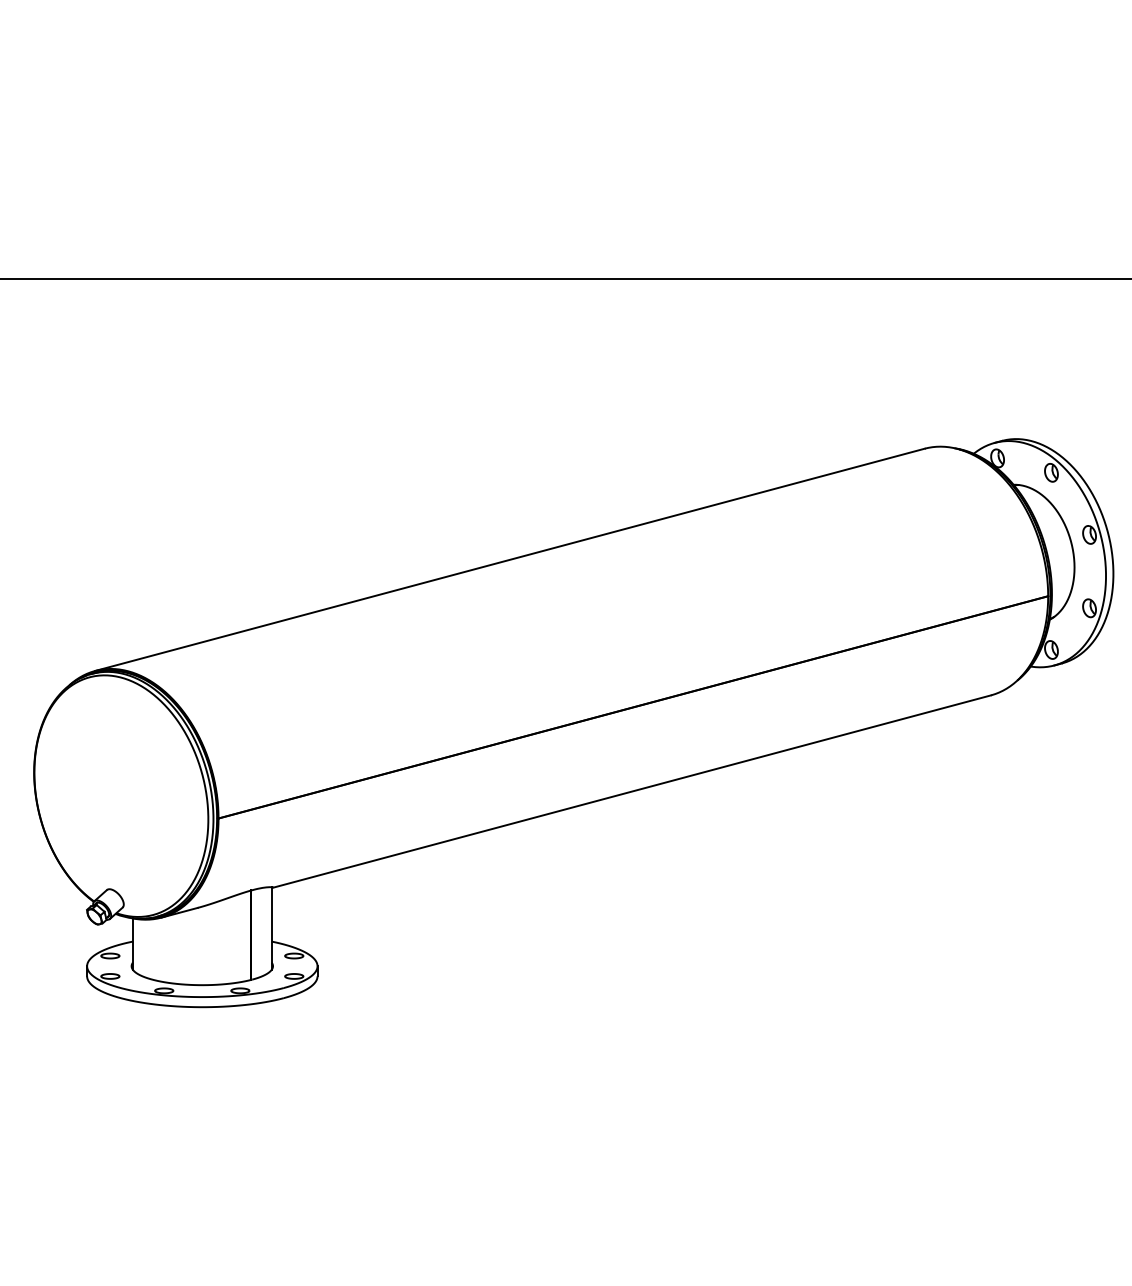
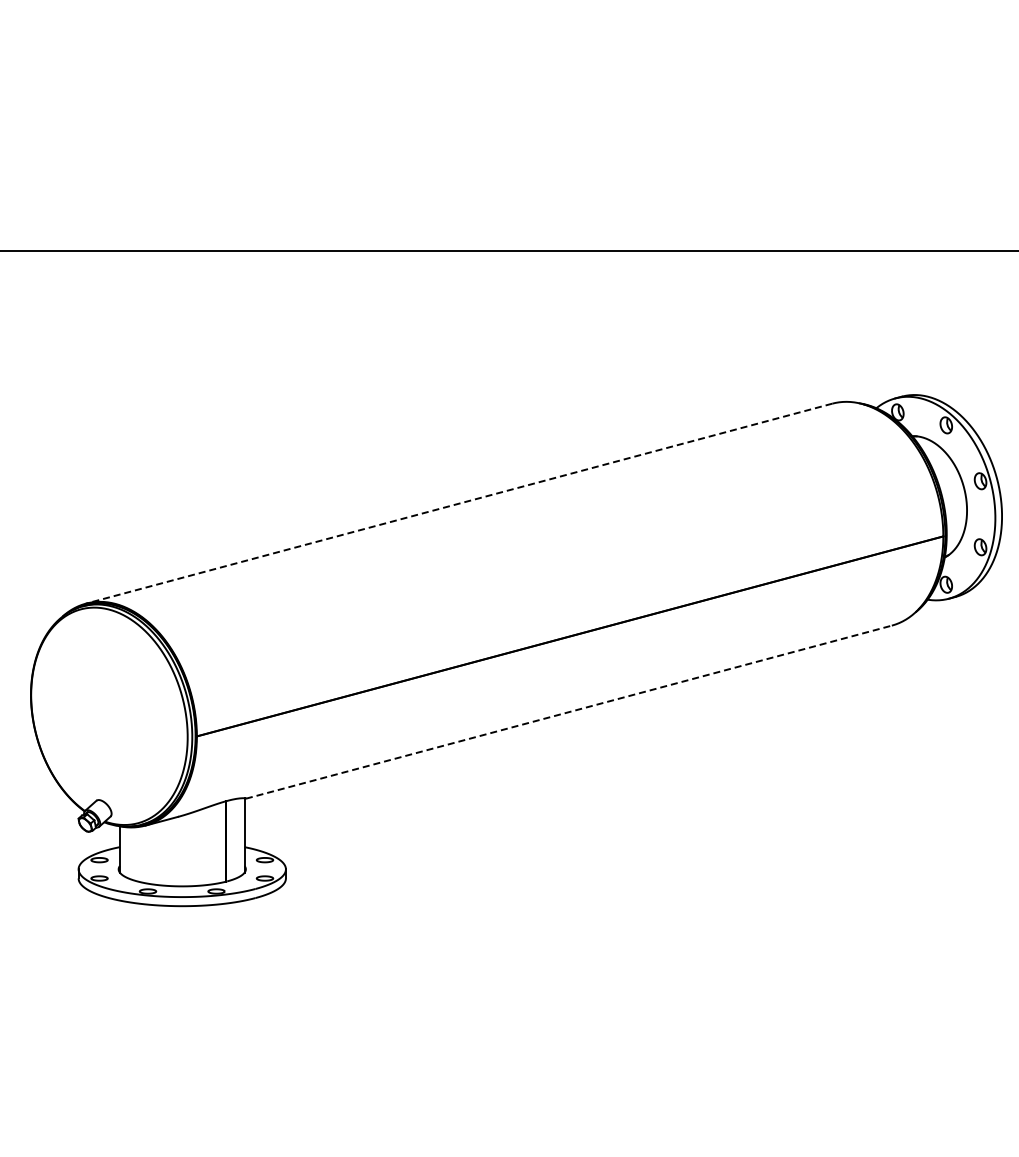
line: (509, 559) -> (458, 503), solid -> dashed
line: (632, 791) -> (569, 712), solid -> dashed

